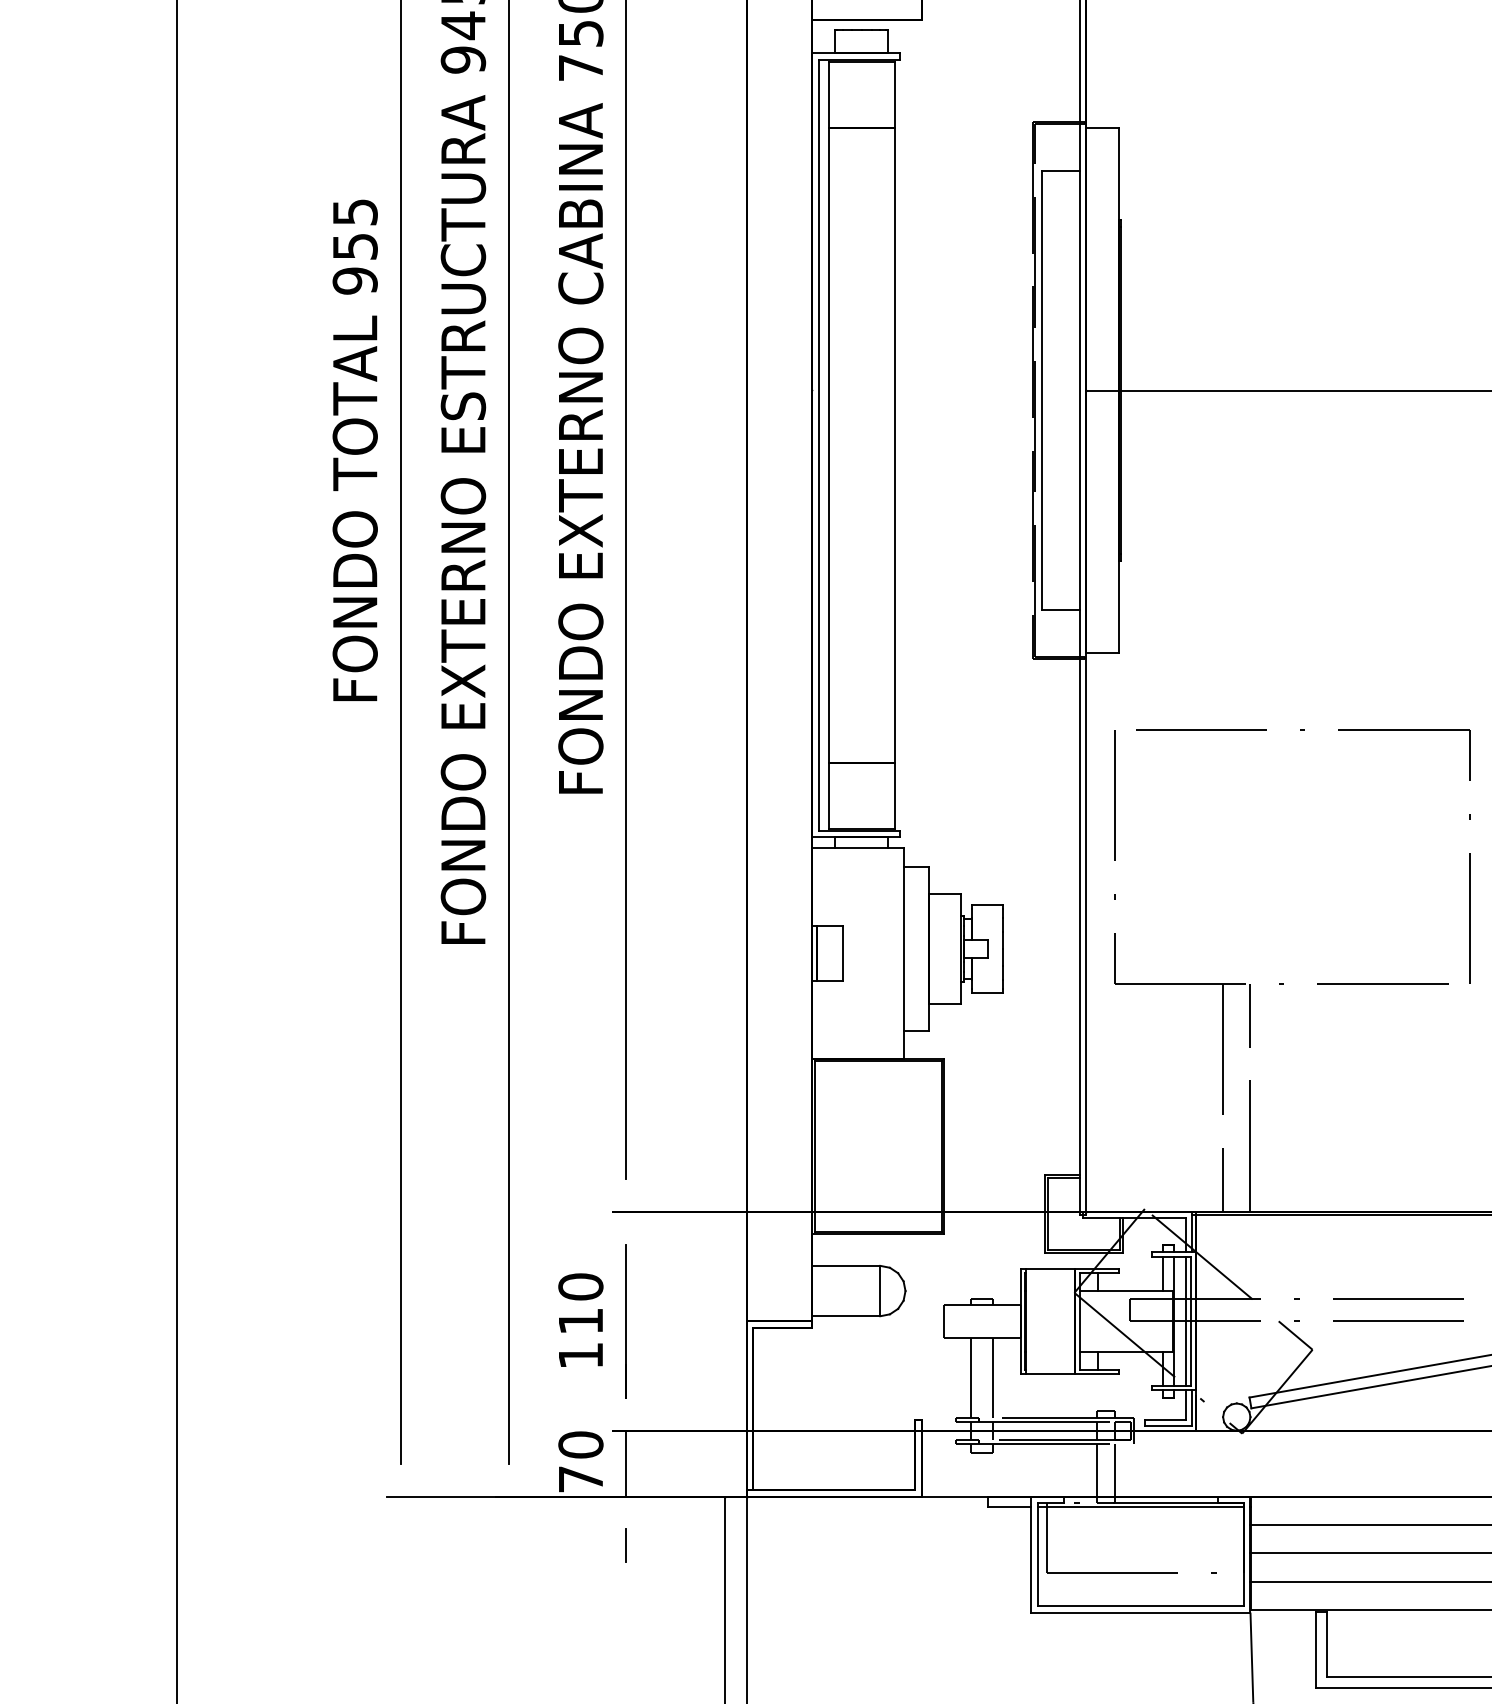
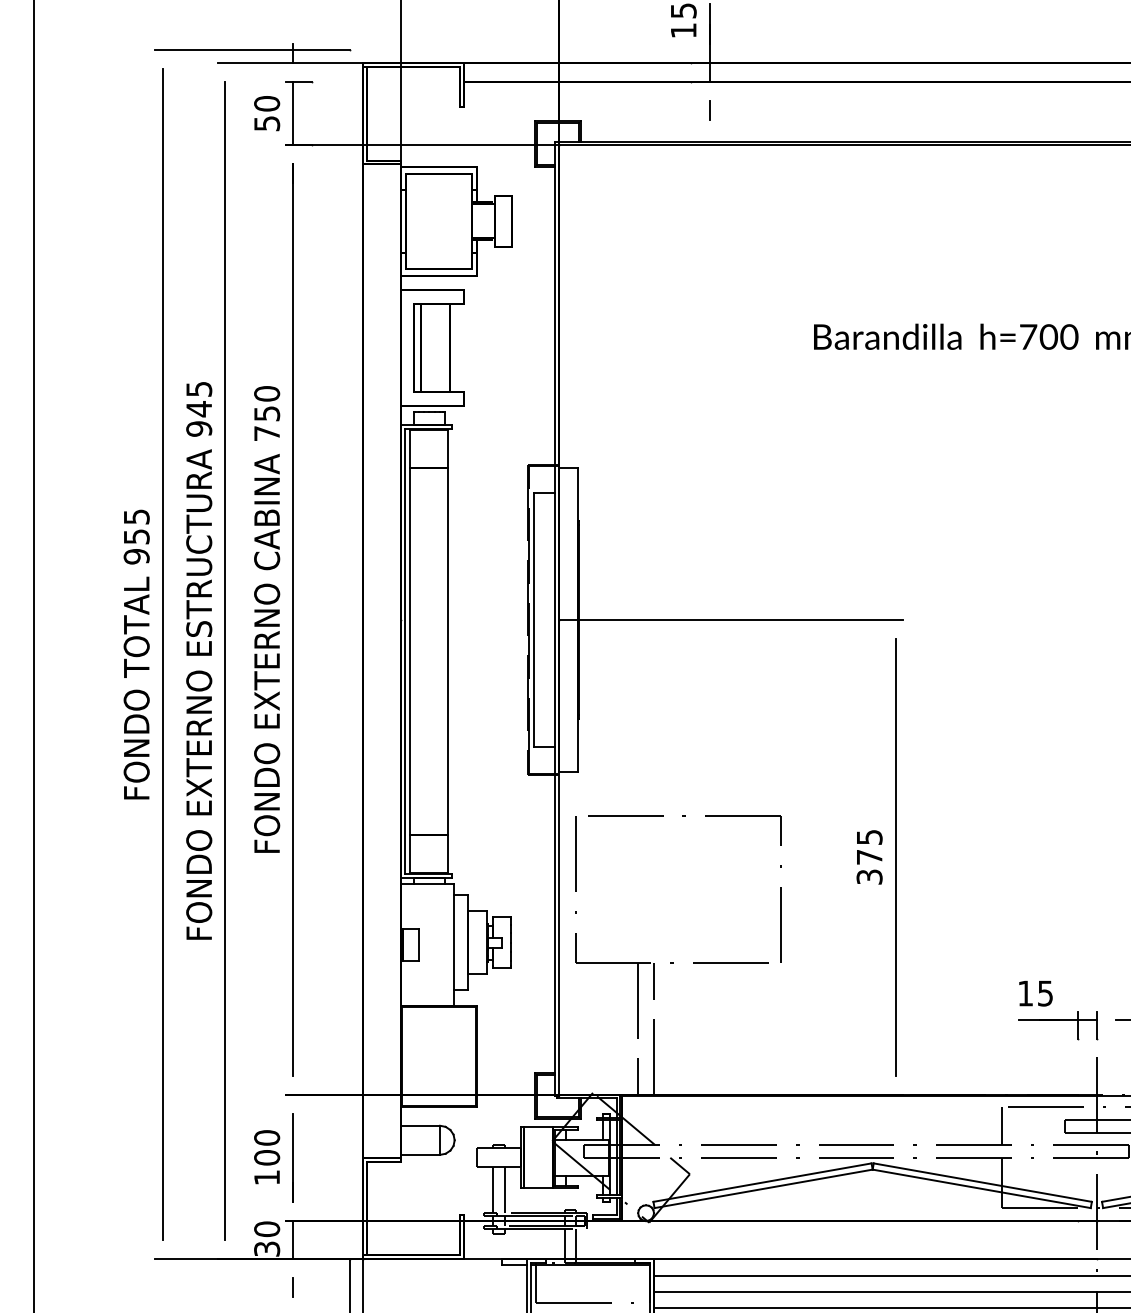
text: (581, 1320) -> (267, 1157), 110 -> 100
text: (581, 1478) -> (267, 1248), 70 -> 30

